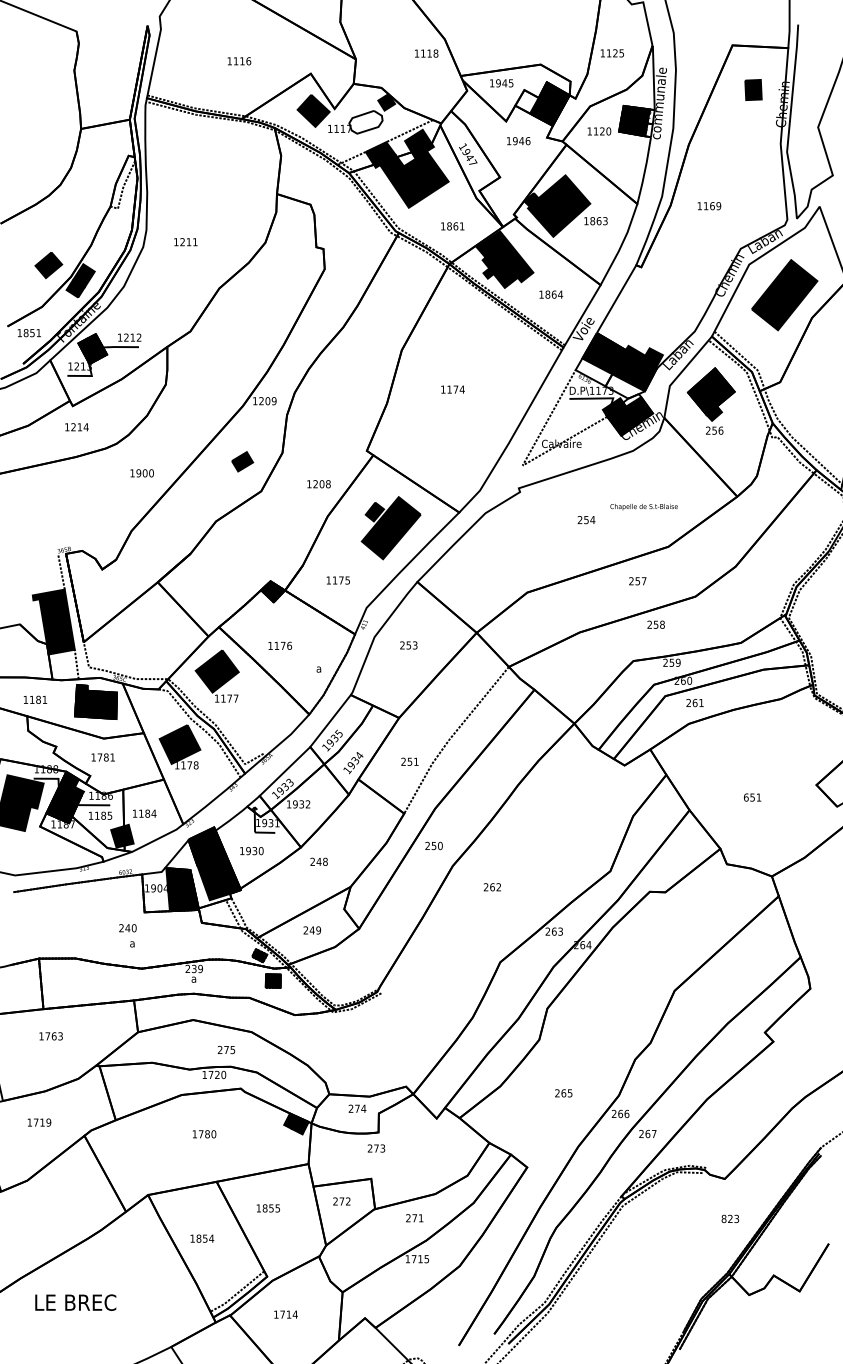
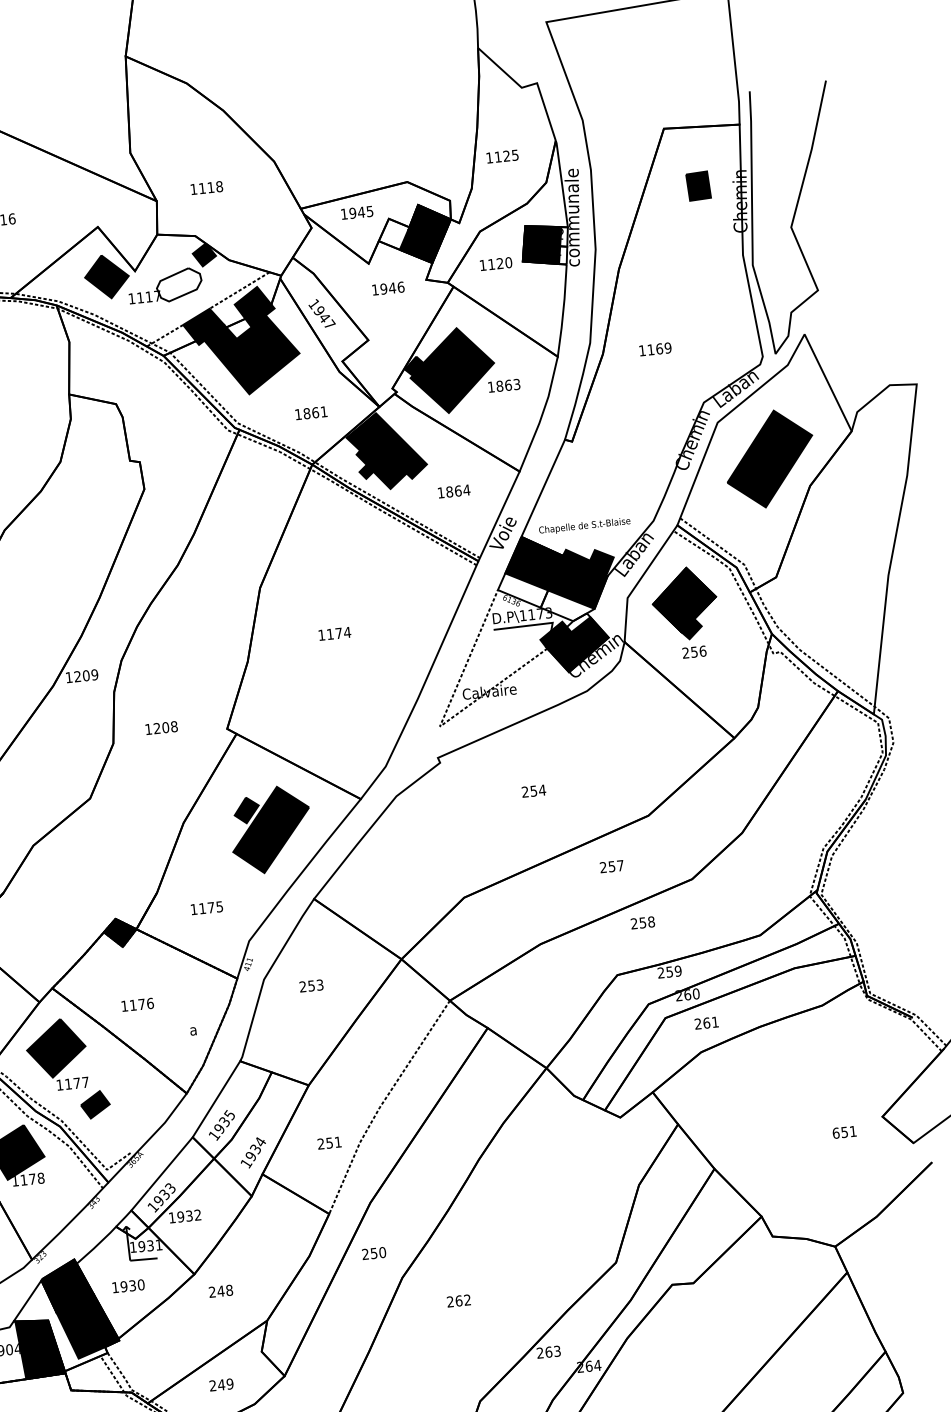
text: (426, 53) -> (206, 187), moved
part: (242, 461) -> (95, 1104), moved
text: (318, 484) -> (161, 728), moved
text: (643, 507) -> (584, 526), moved
text: (752, 797) -> (844, 1132), moved

